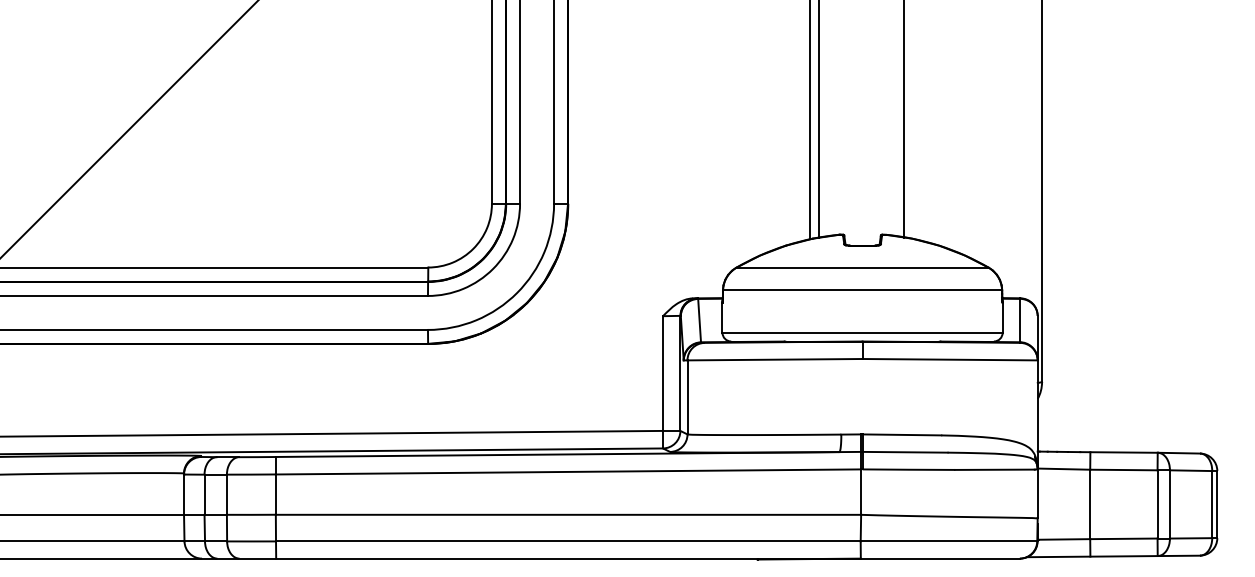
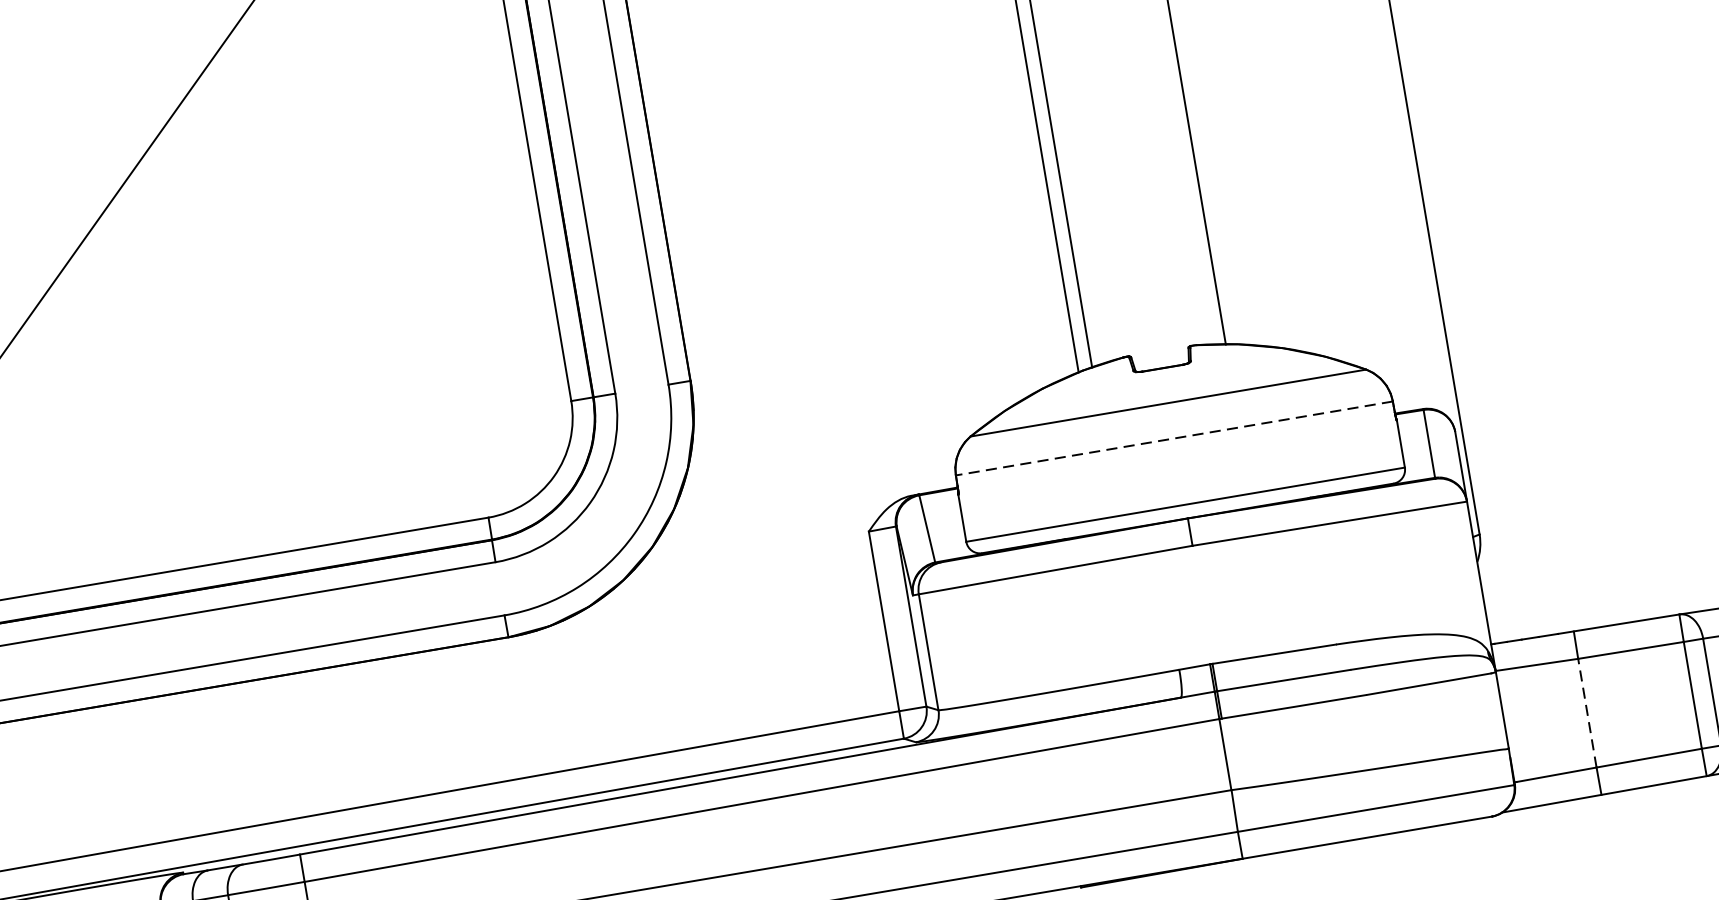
line: (862, 290) -> (1174, 438), solid -> dashed
line: (1090, 504) -> (1587, 713), solid -> dashed

